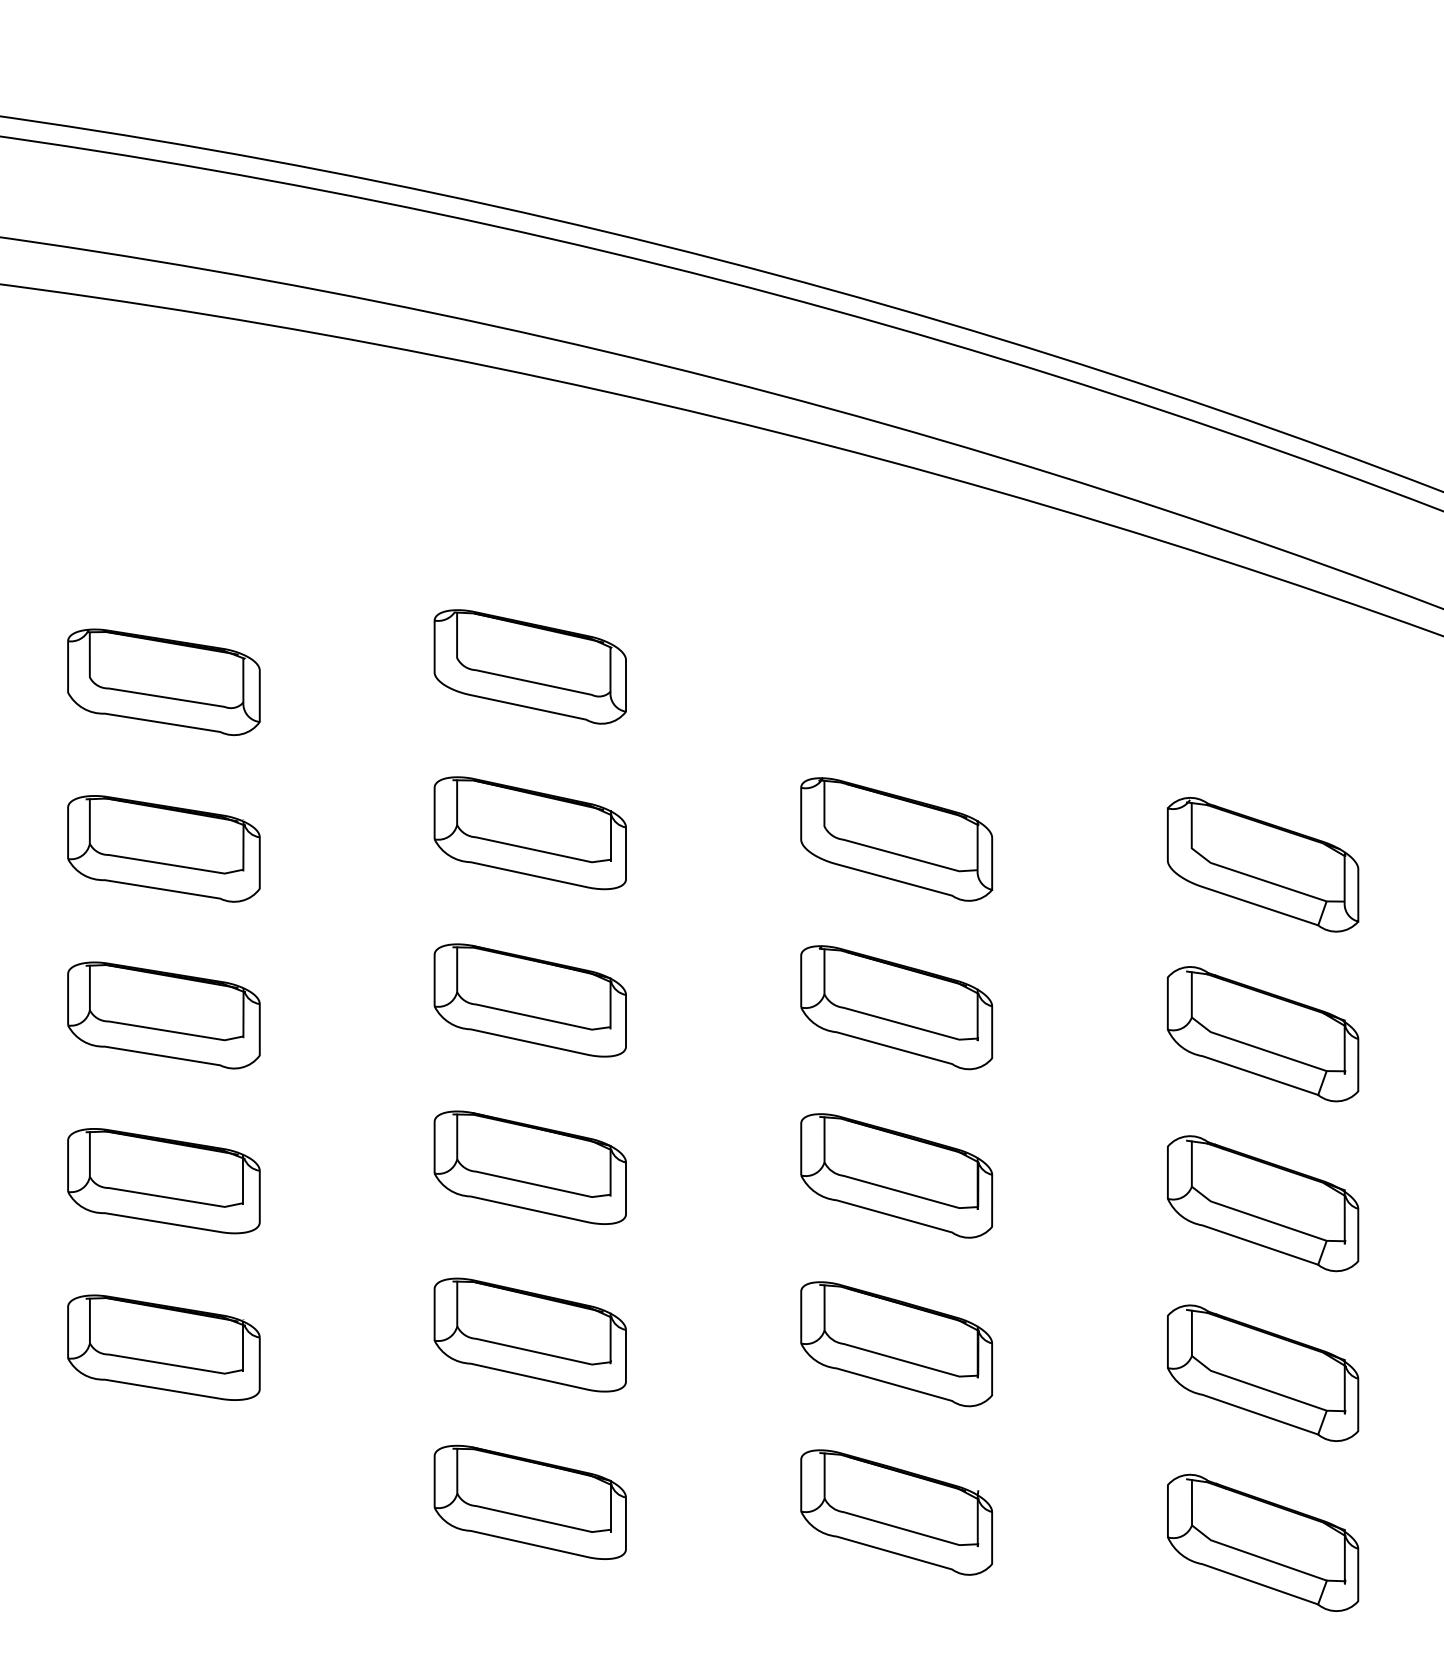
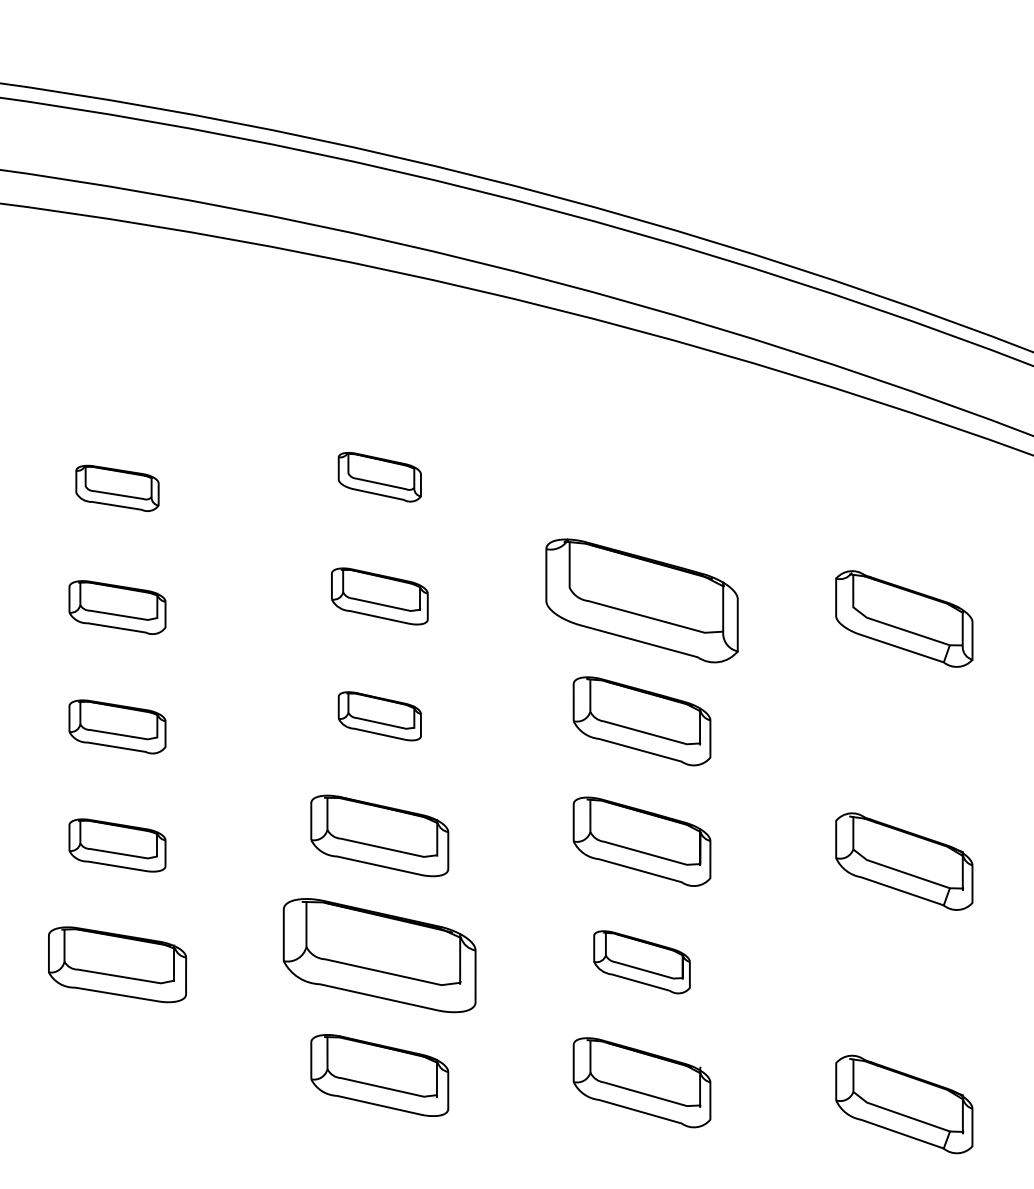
part: (529, 665) -> (379, 476), size x0.6
part: (163, 682) -> (117, 488), size x0.6
part: (529, 833) -> (379, 596), size x0.7
part: (895, 838) -> (641, 600), size x1.4
part: (163, 848) -> (117, 607), size x0.7
part: (529, 1000) -> (379, 716), size x0.6
part: (163, 1014) -> (117, 726), size x0.7
part: (1263, 1034) -> (904, 740), removed
part: (163, 1181) -> (117, 845), size x0.7
part: (529, 1334) -> (379, 955), size x1.4
part: (895, 1344) -> (641, 962), size x0.7
part: (1263, 1372) -> (904, 982), removed

